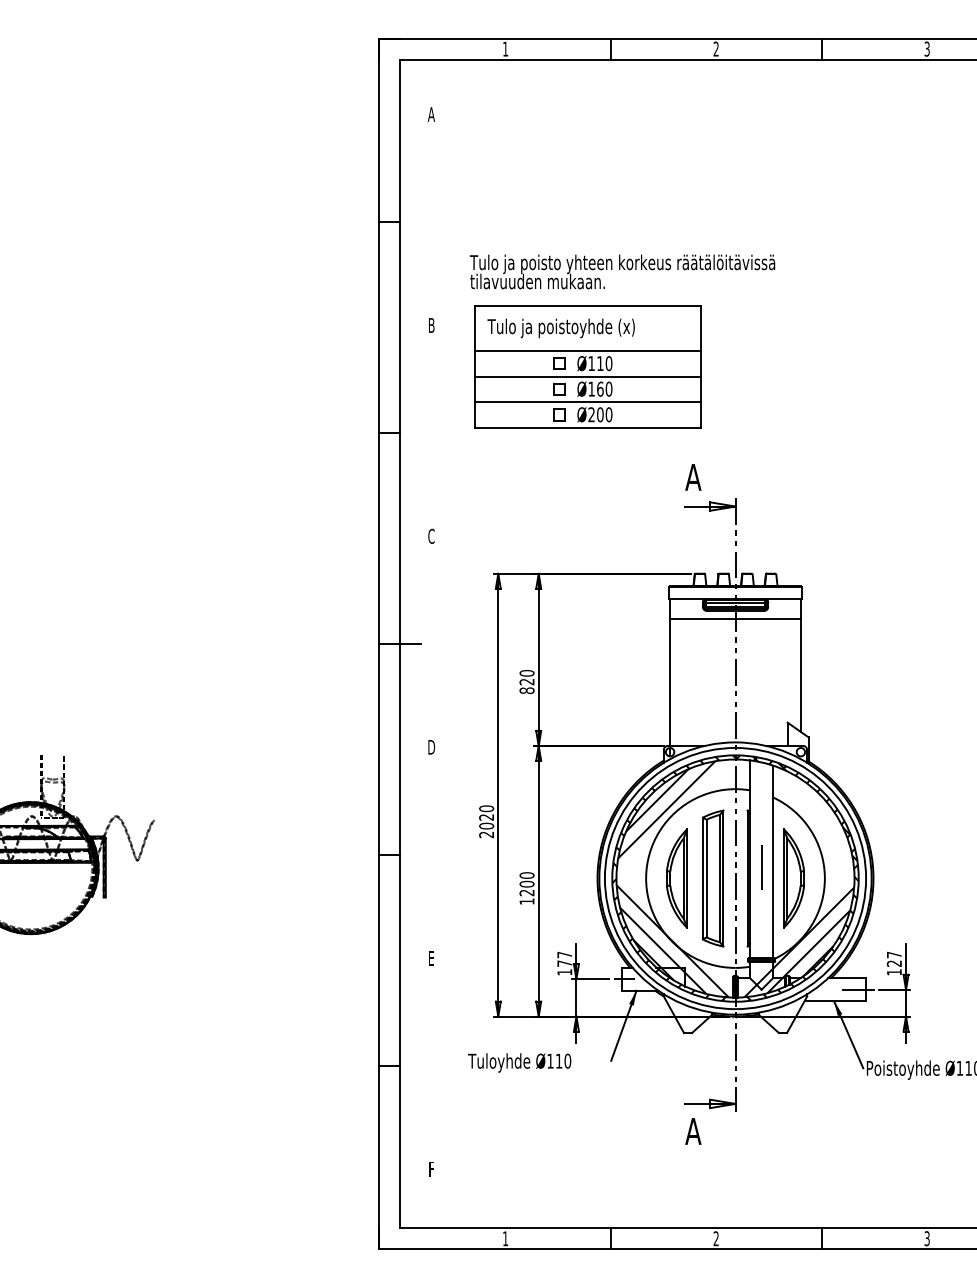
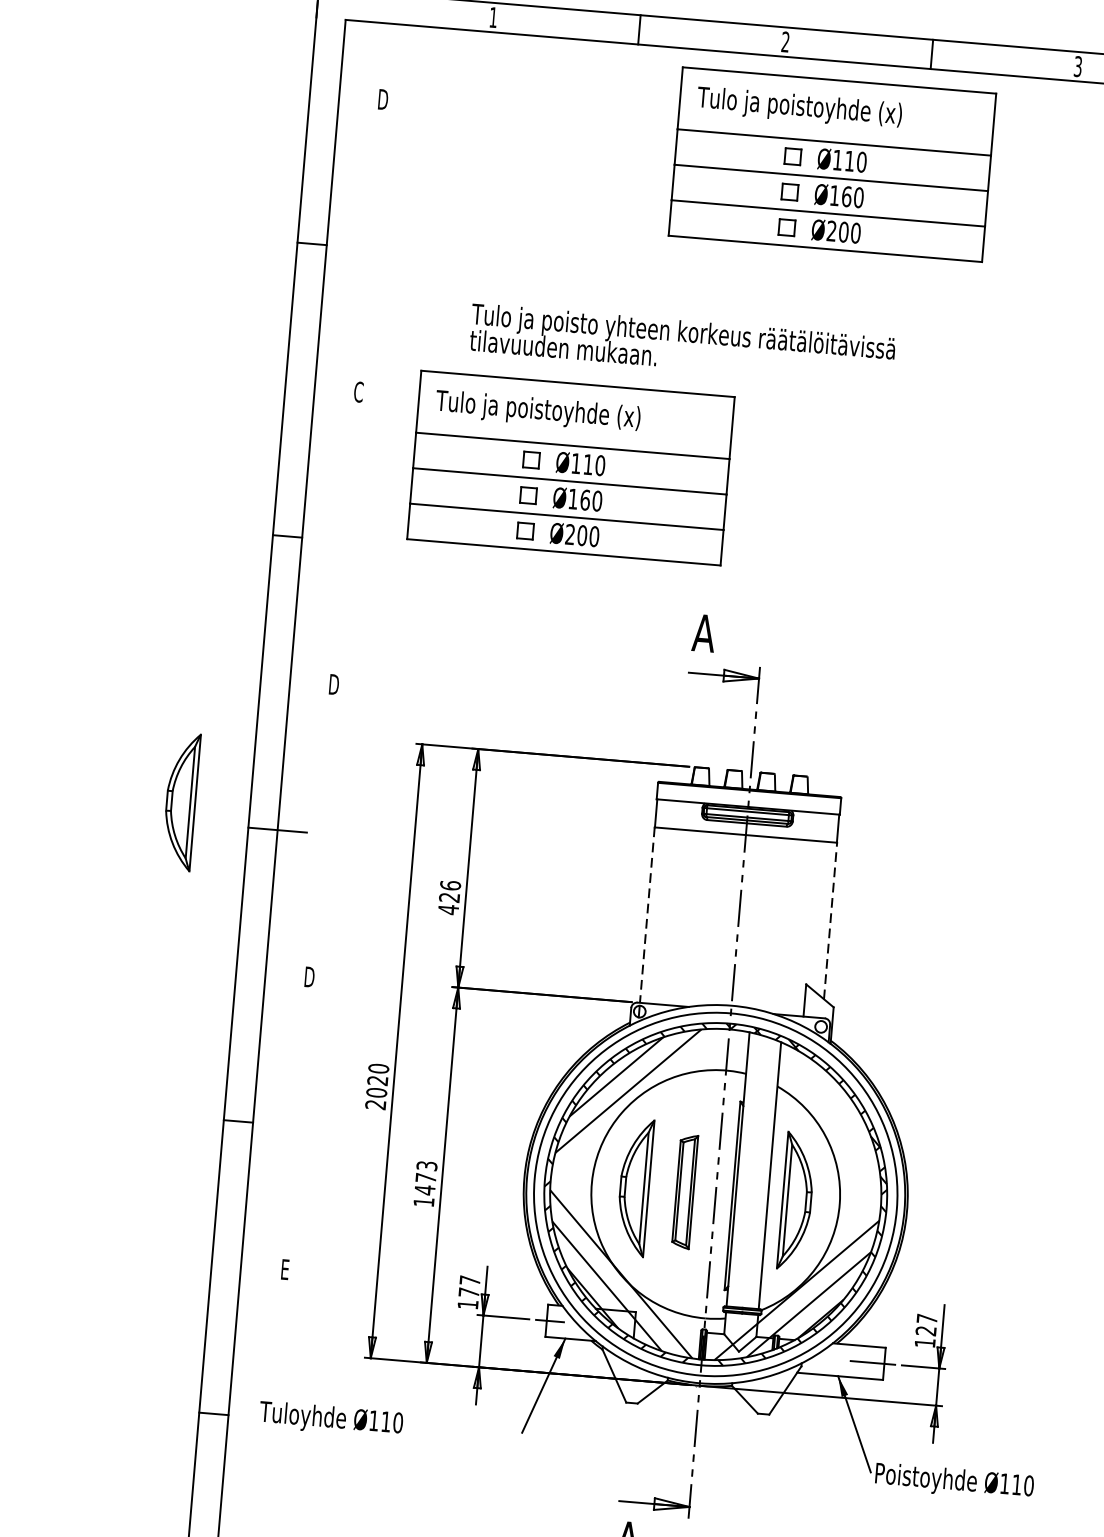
text: (430, 114) -> (381, 99), A -> D
part: (756, 133) -> (831, 163), added
text: (622, 271) -> (682, 343), moved
text: (431, 325) -> (358, 392), B -> C
text: (431, 535) -> (334, 683), C -> D
part: (328, 629) -> (180, 801), added
line: (801, 675) -> (830, 920), solid -> dashed
text: (526, 681) -> (448, 896), 820 -> 426
line: (669, 683) -> (646, 916), solid -> dashed
line: (761, 867) -> (753, 1182), removed
part: (713, 878) -> (685, 1191), size x0.6
text: (526, 884) -> (425, 1178), 1200 -> 1473
text: (519, 1062) -> (330, 1419), moved

